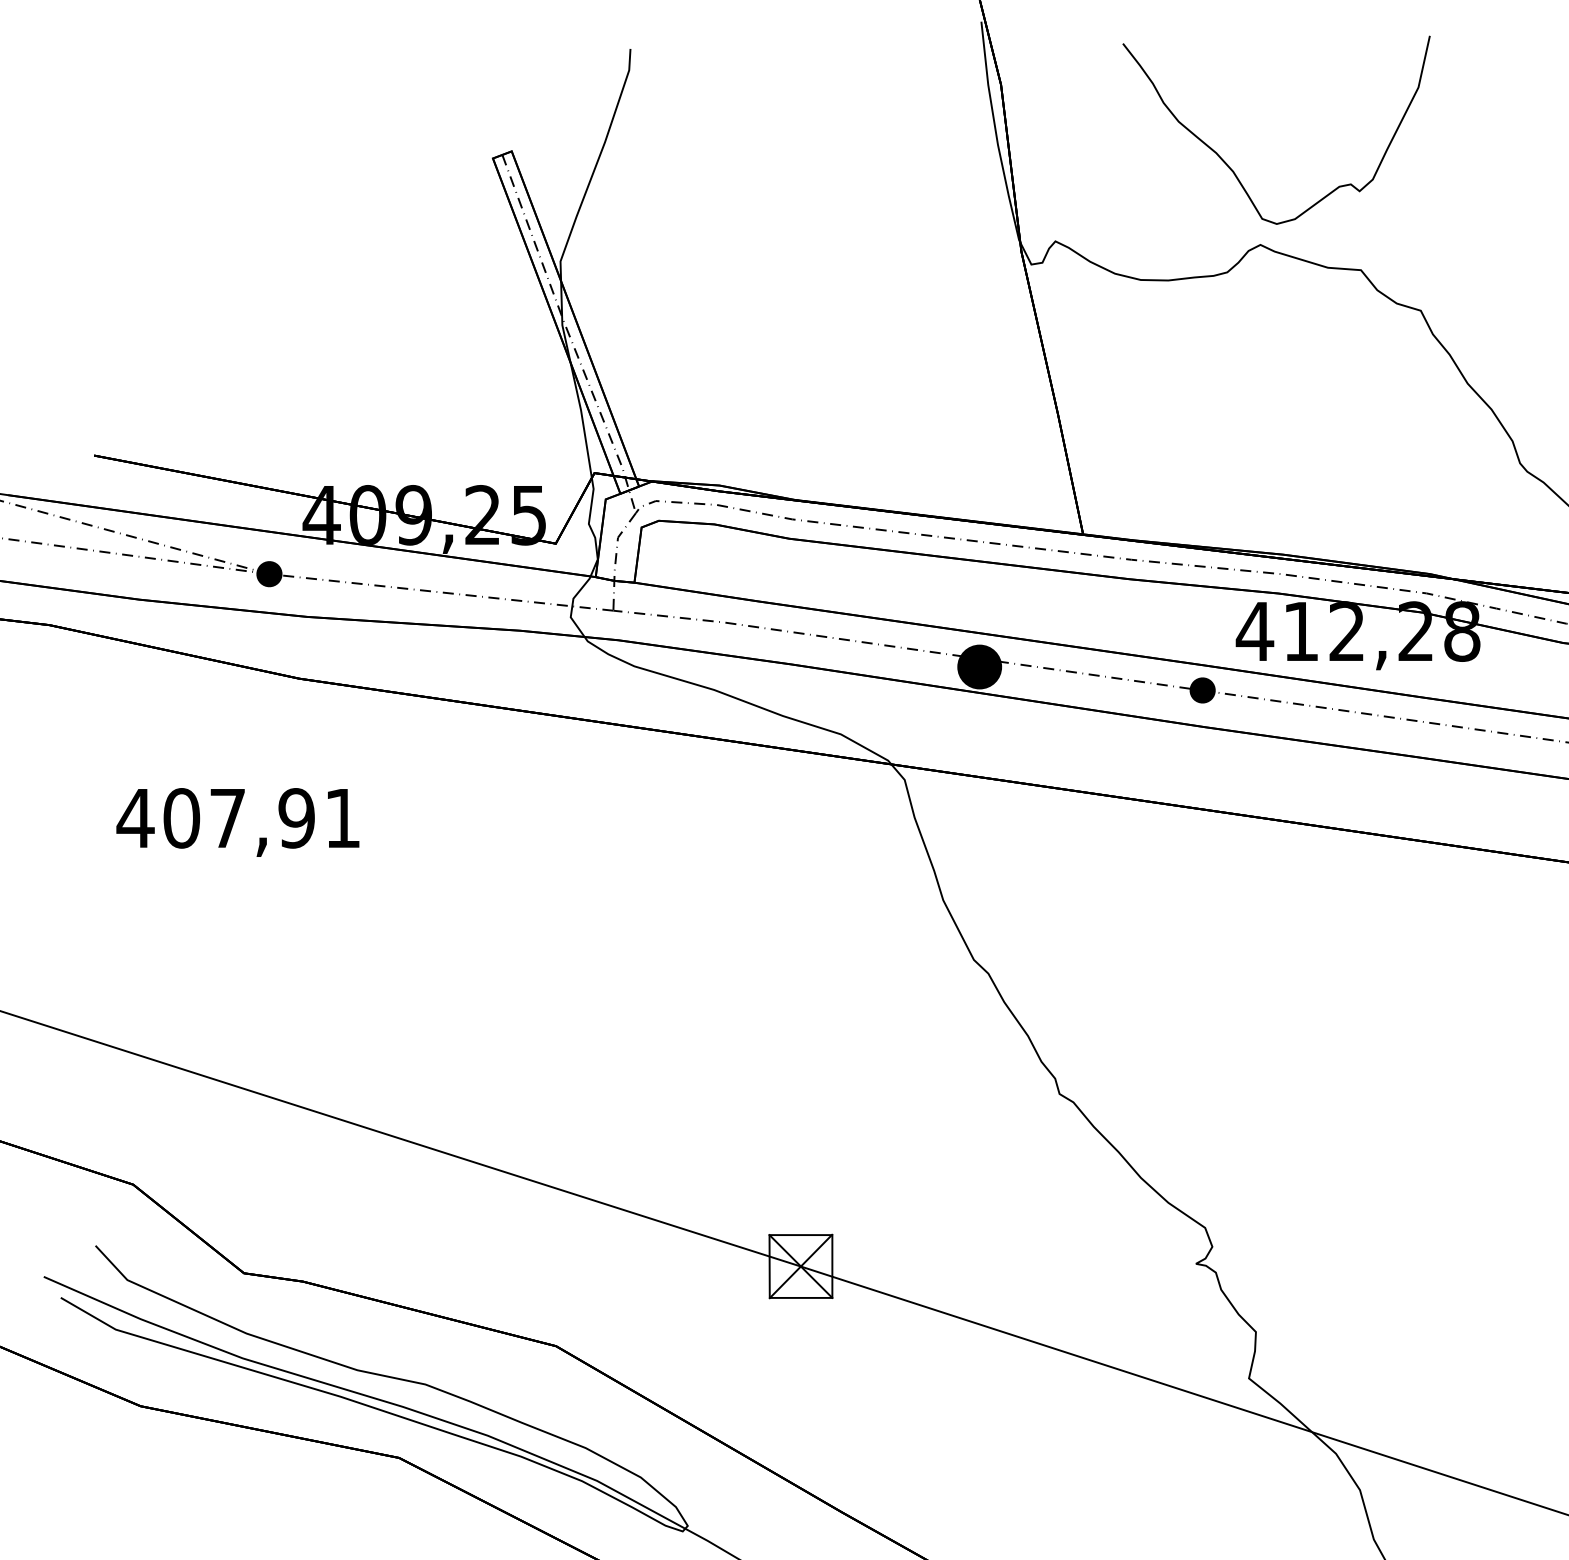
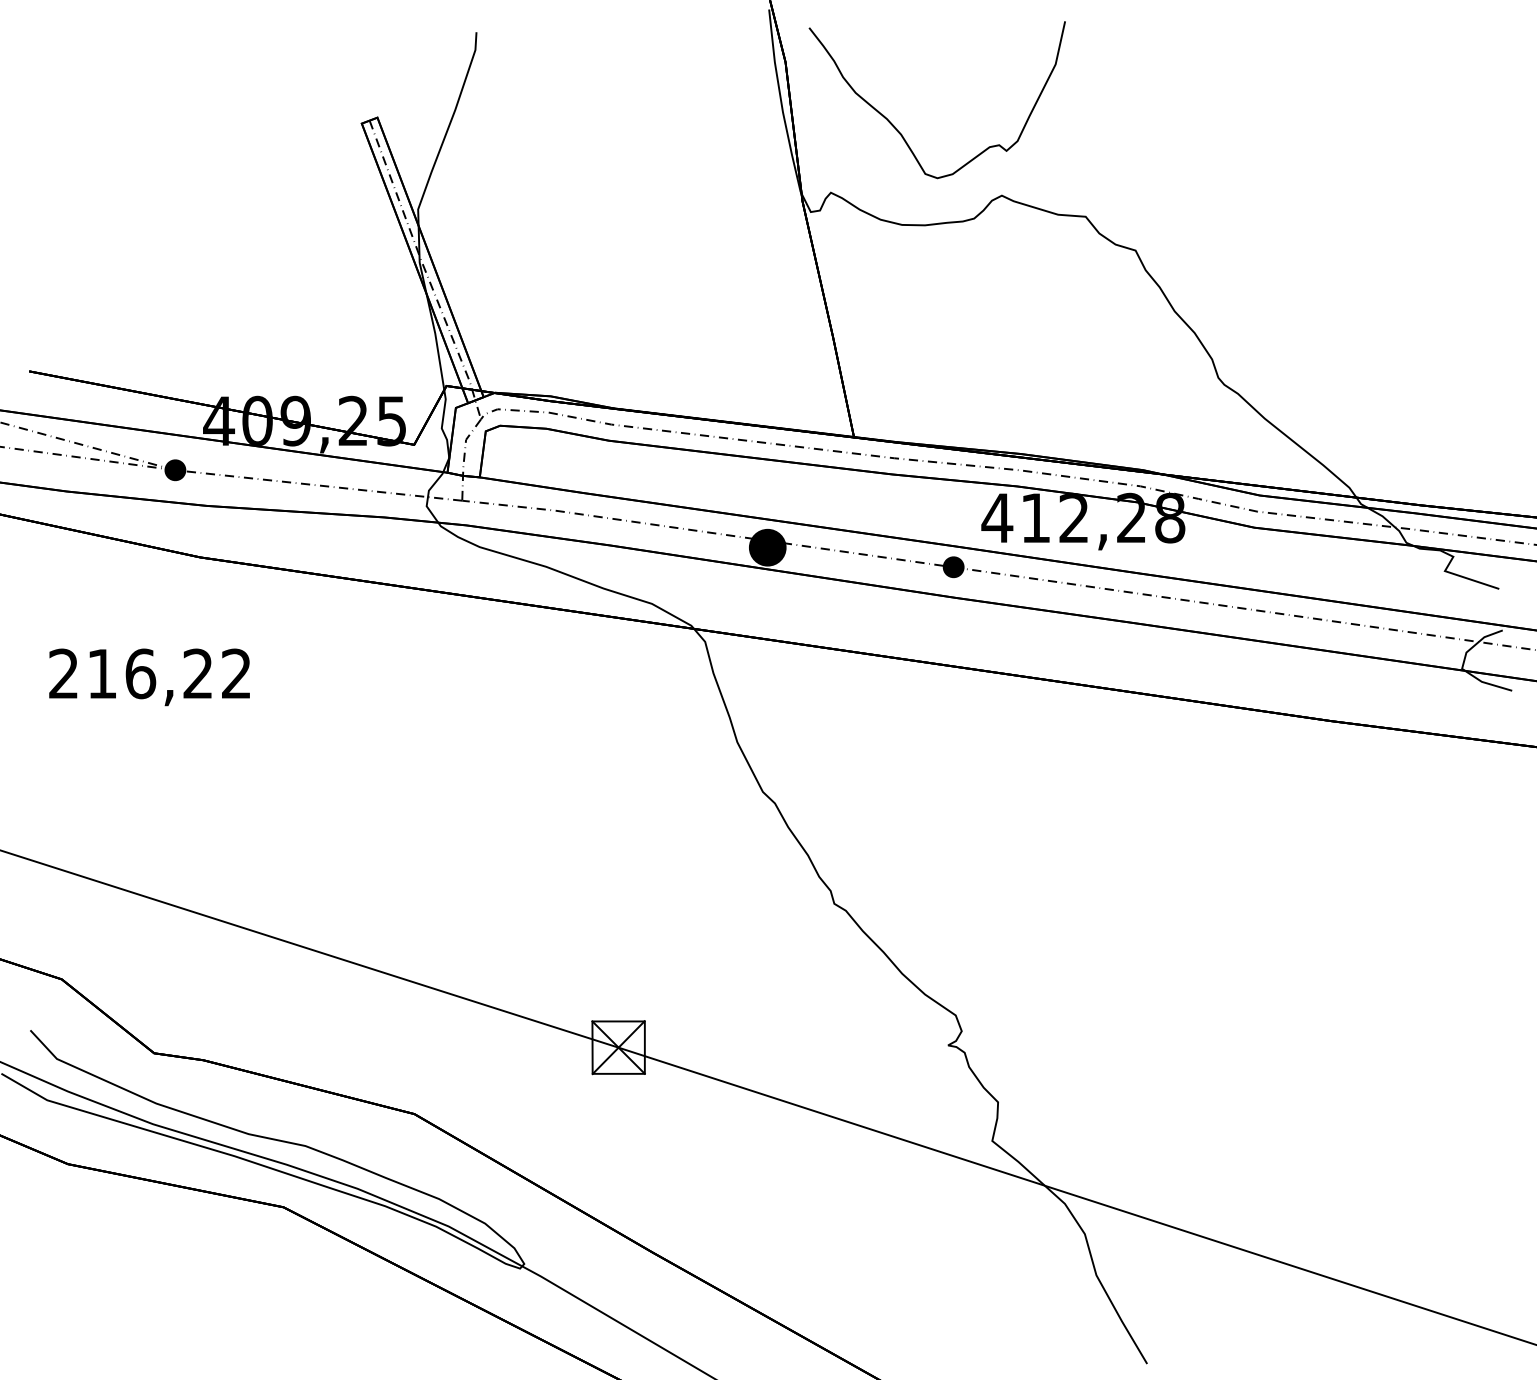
curve: (1234, 171) -> (902, 134), moved
text: (237, 817) -> (148, 673), 407,91 -> 216,22

